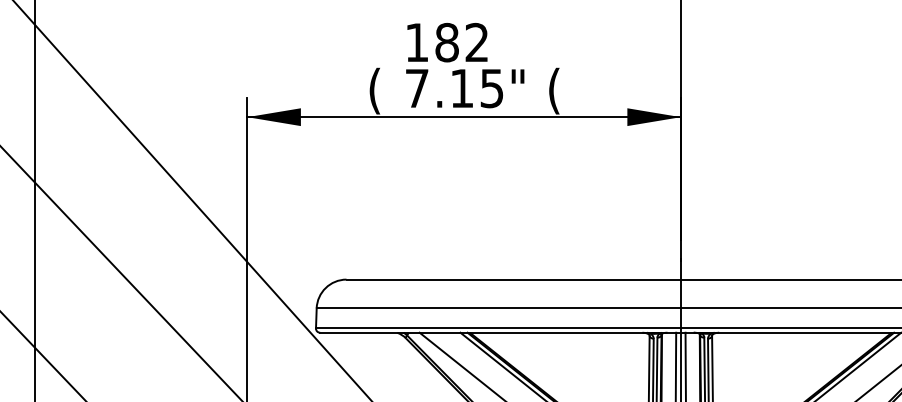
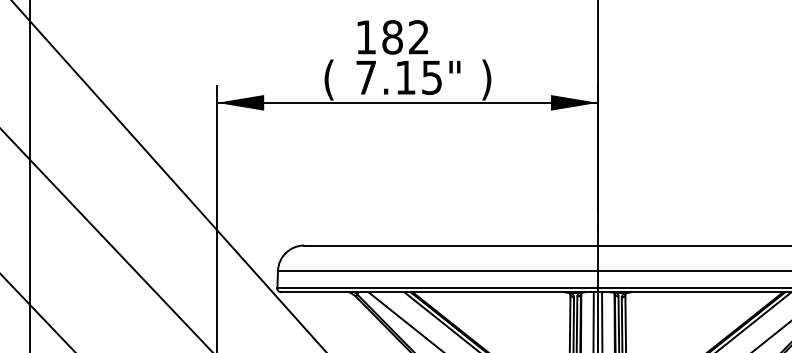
text: (554, 90) -> (486, 79), ( -> )

